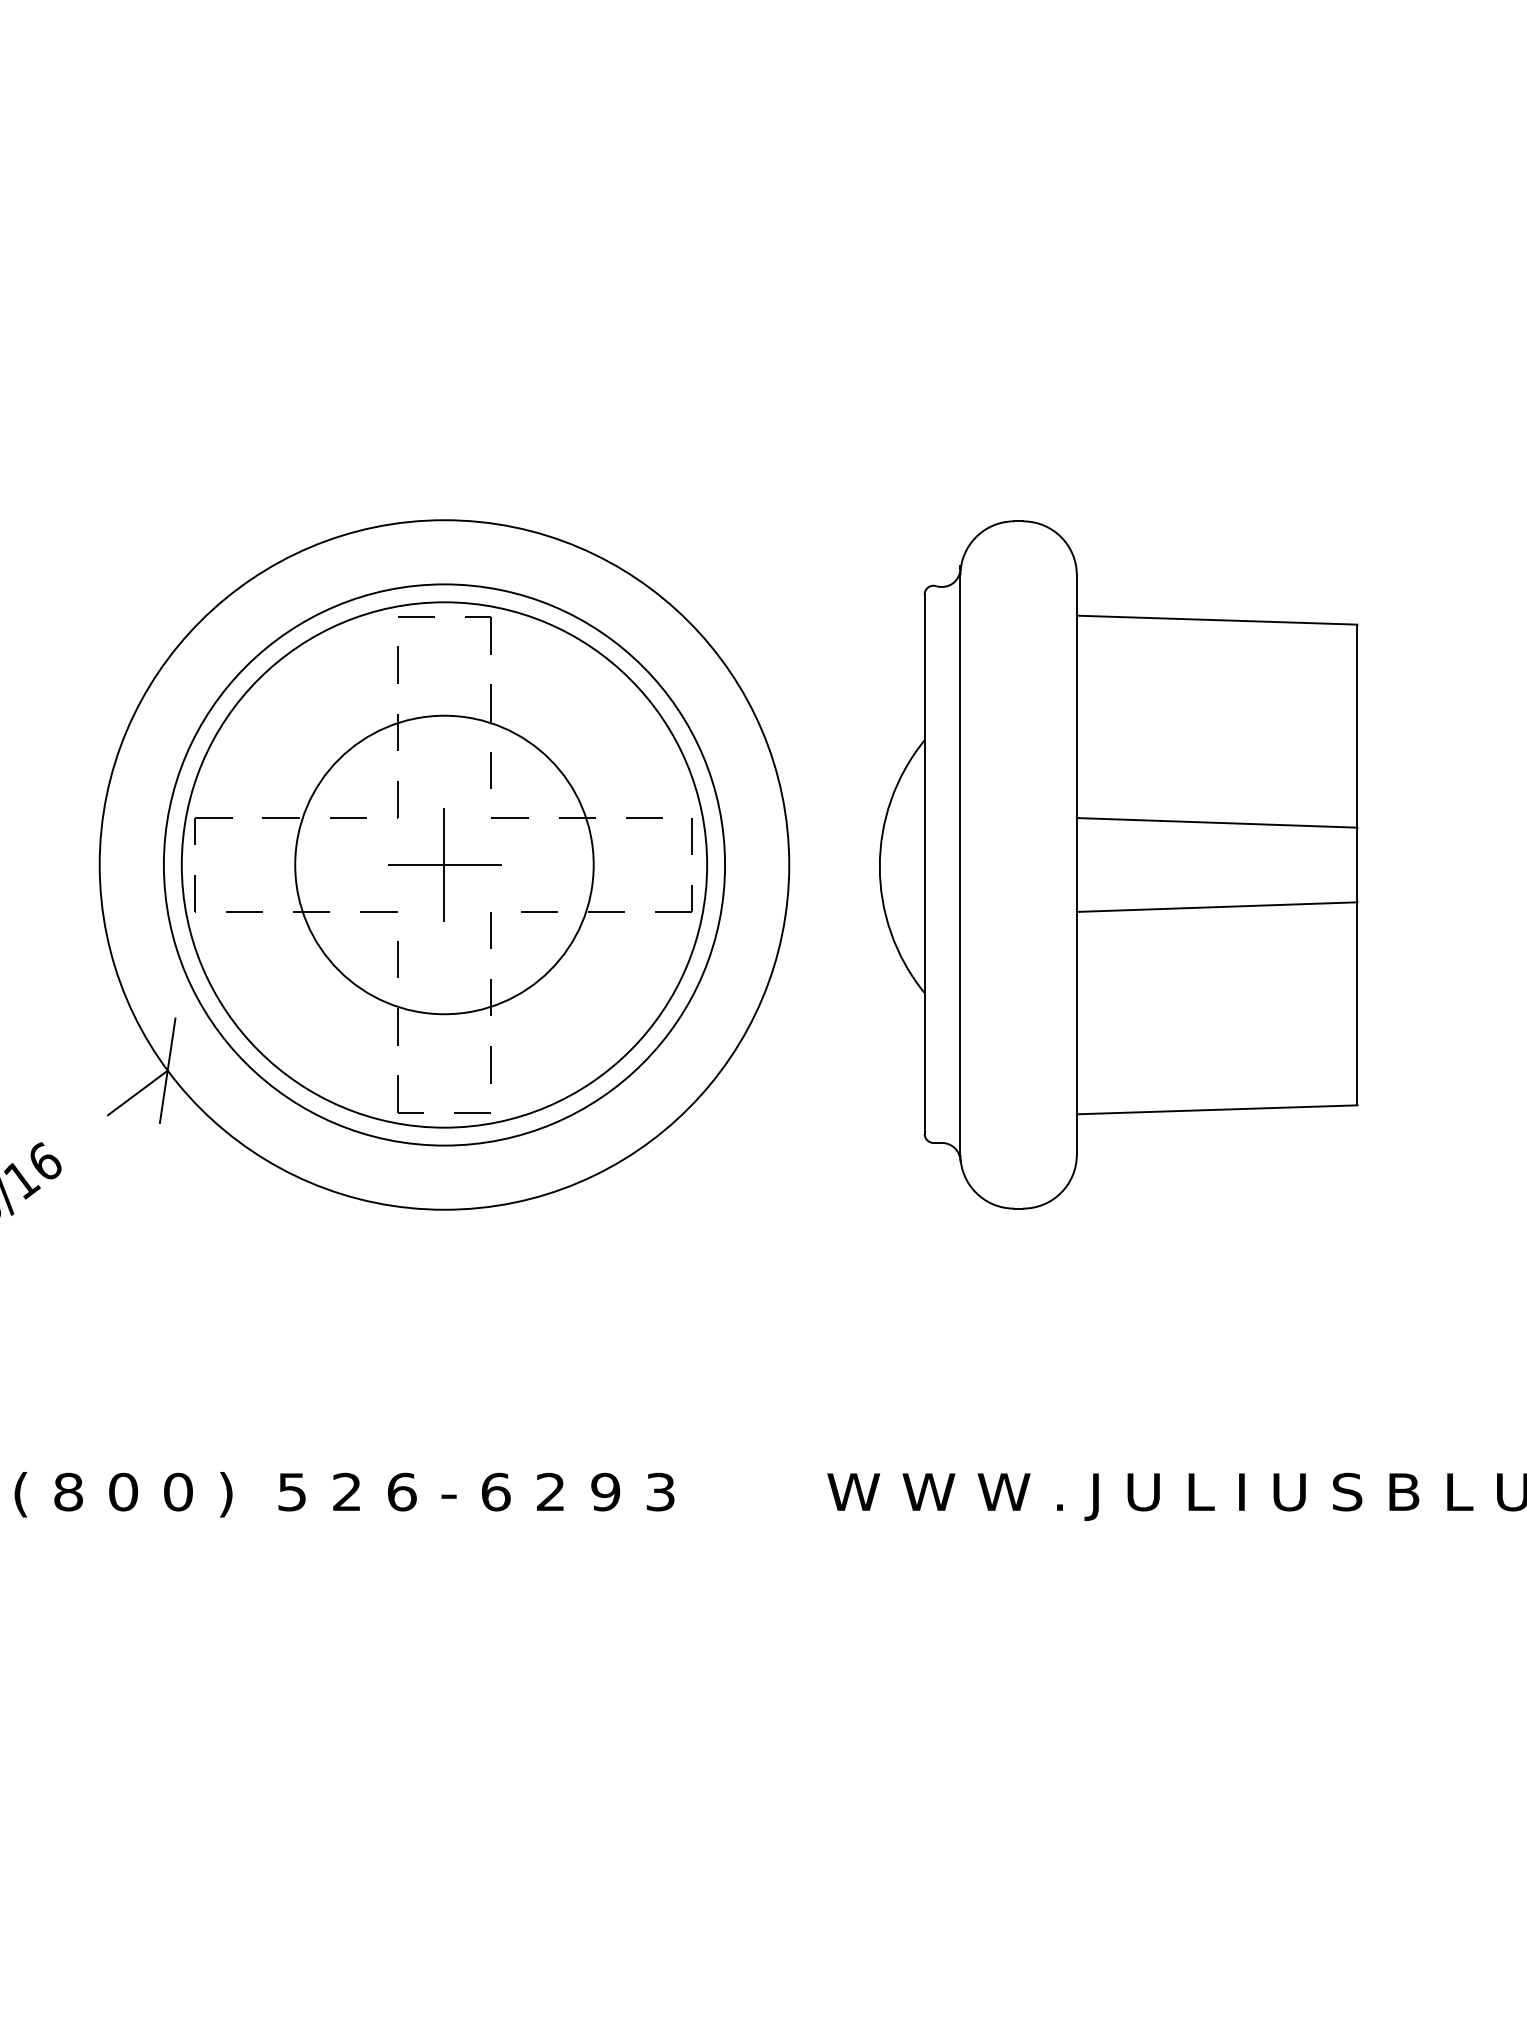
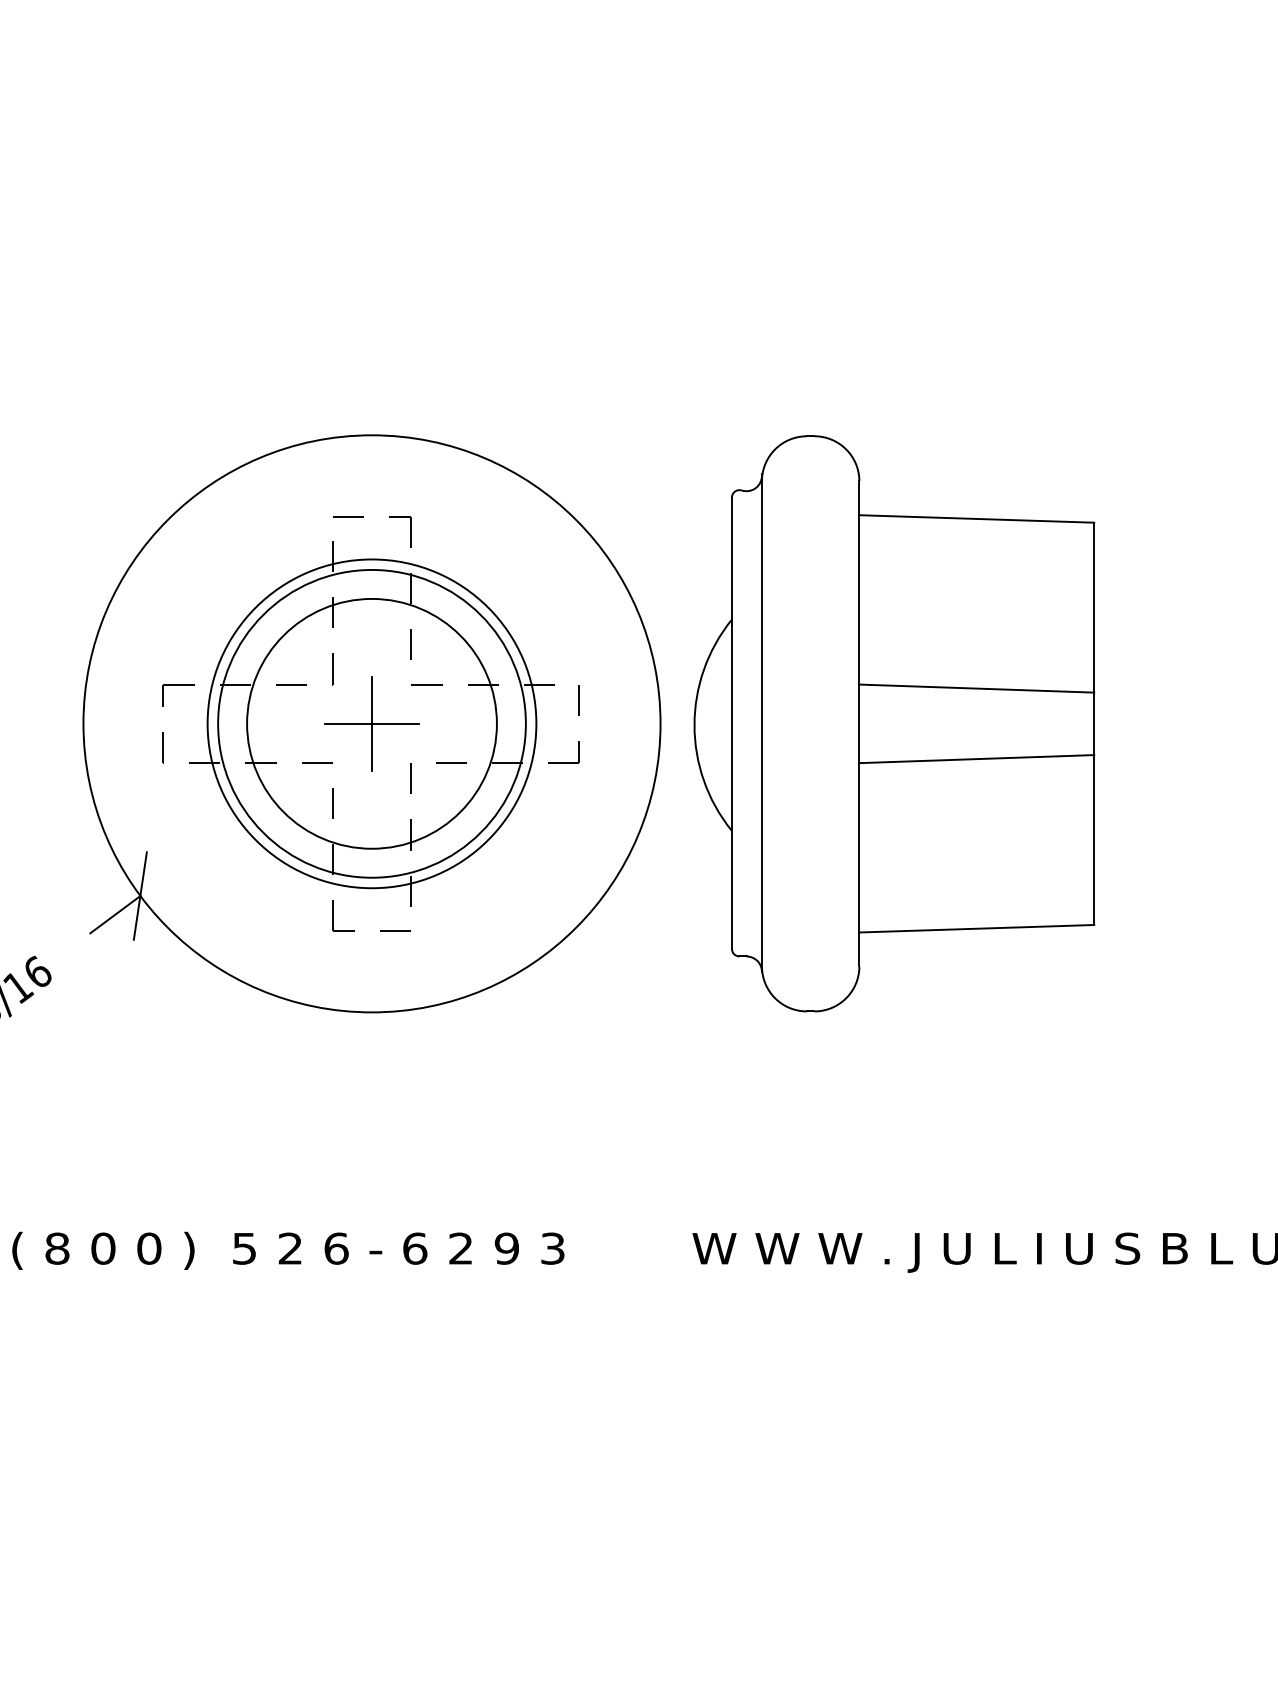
circle: (444, 864) -> (372, 723), size x0.7
circle: (444, 864) -> (372, 723), size x0.7
part: (1118, 864) -> (894, 723), moved

